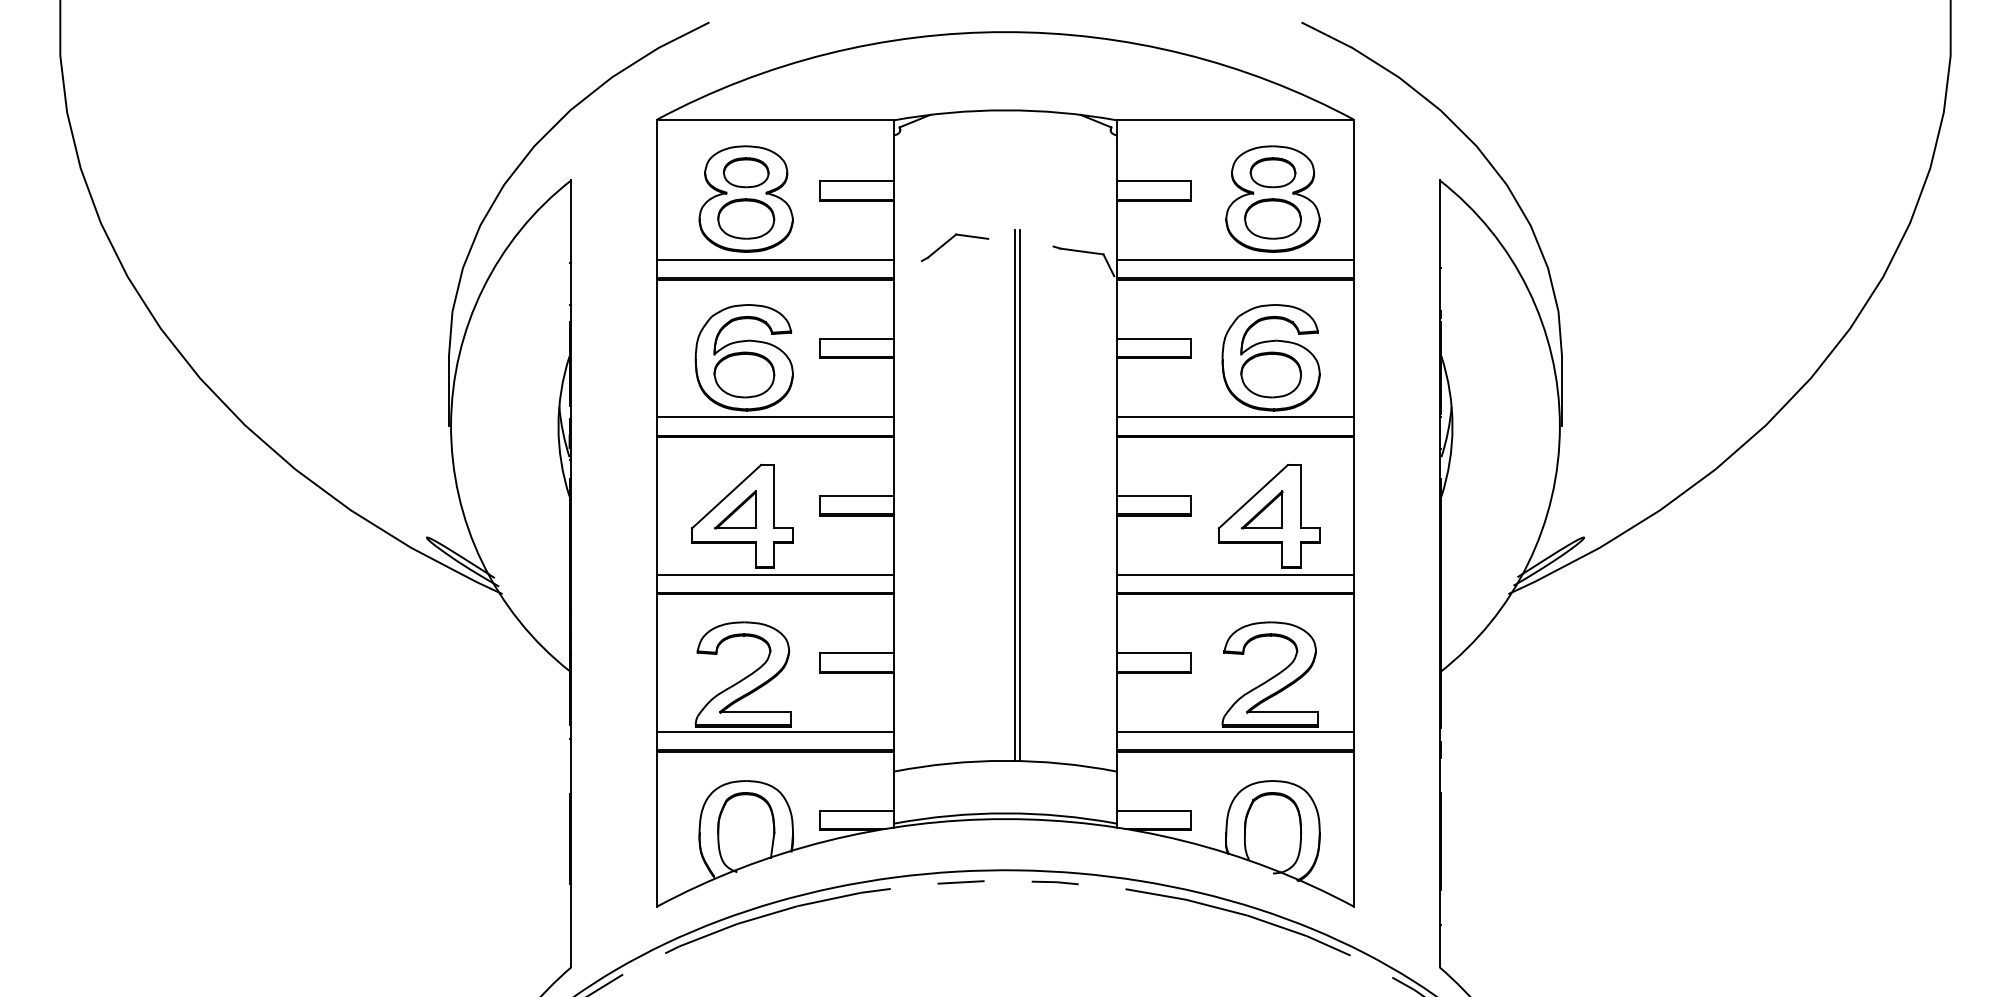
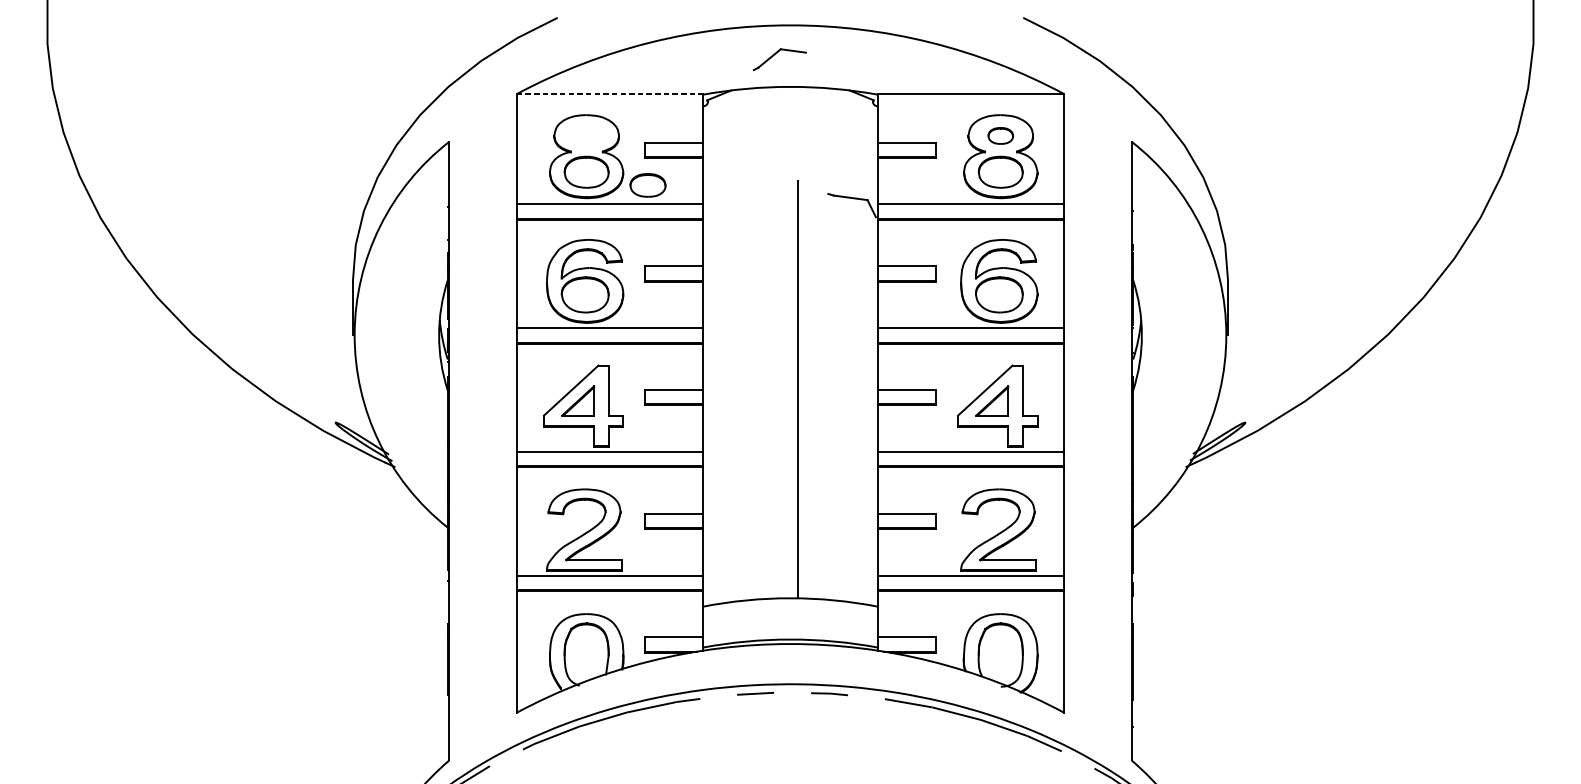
line: (776, 119) -> (610, 94), solid -> dashed
part: (746, 172) -> (648, 185), moved
part: (1272, 172) -> (1000, 135), size x0.7
part: (949, 241) -> (775, 54), moved
line: (1020, 495) -> (802, 389), removed

